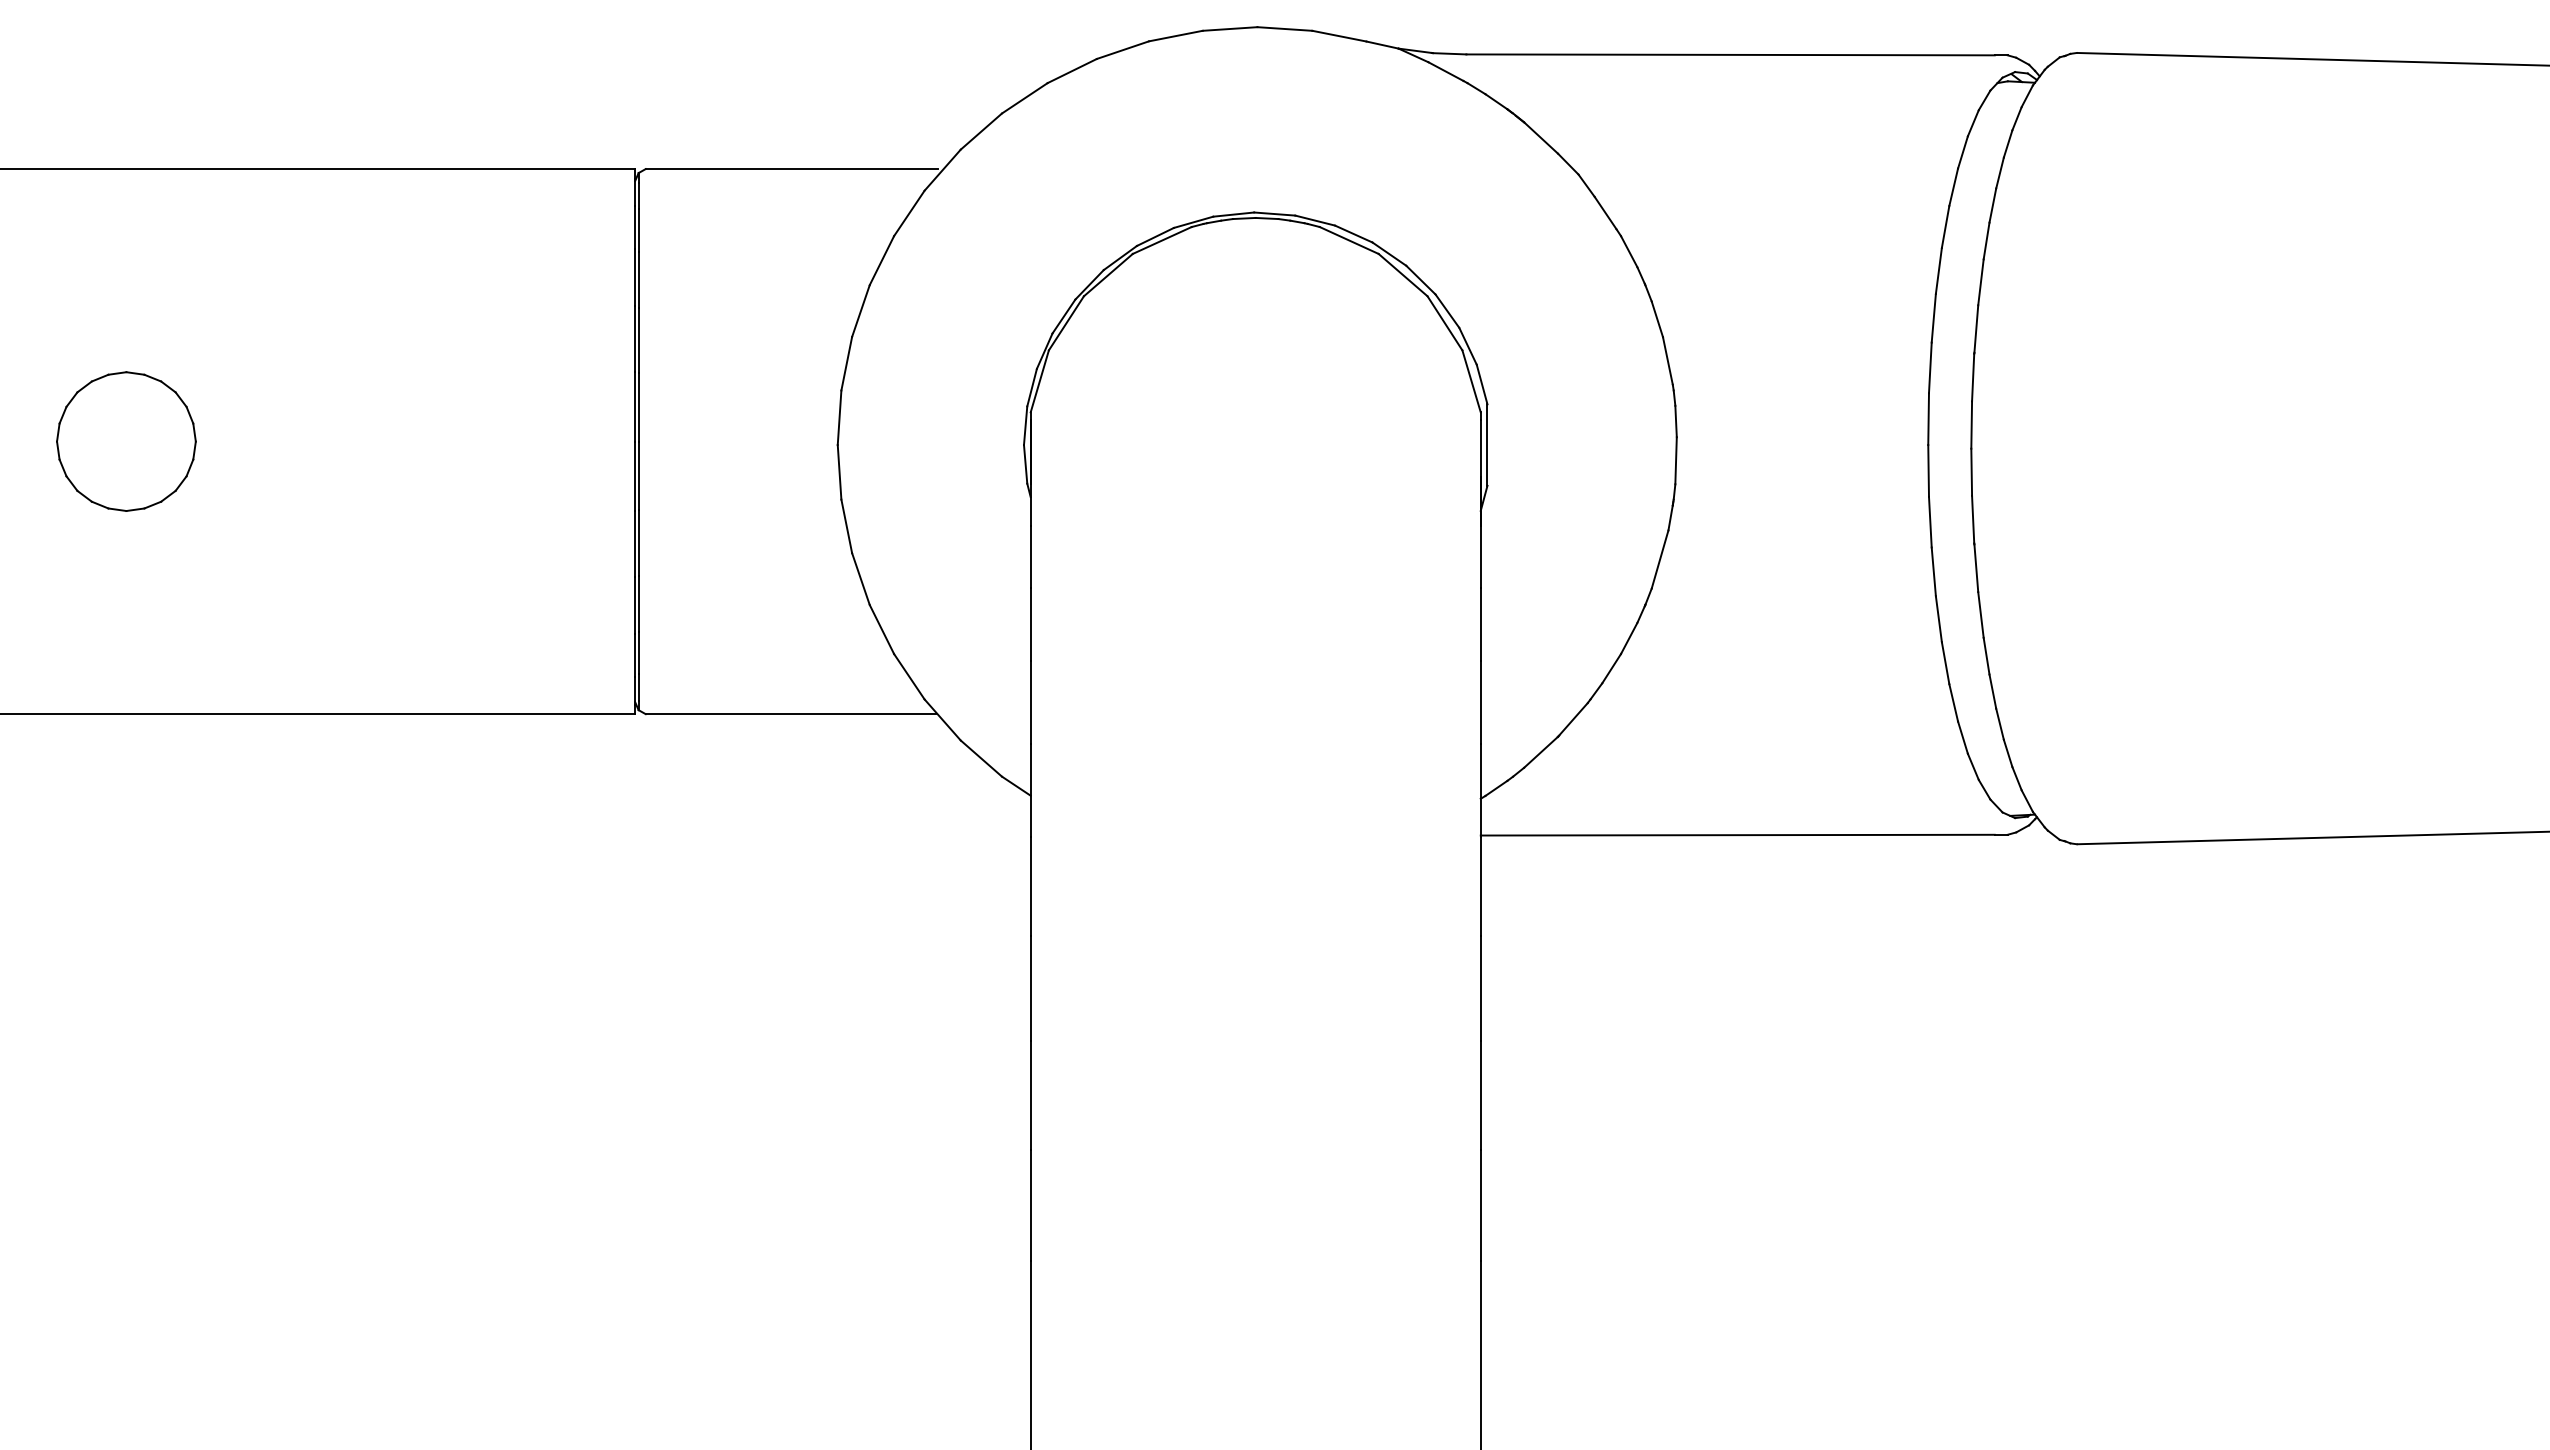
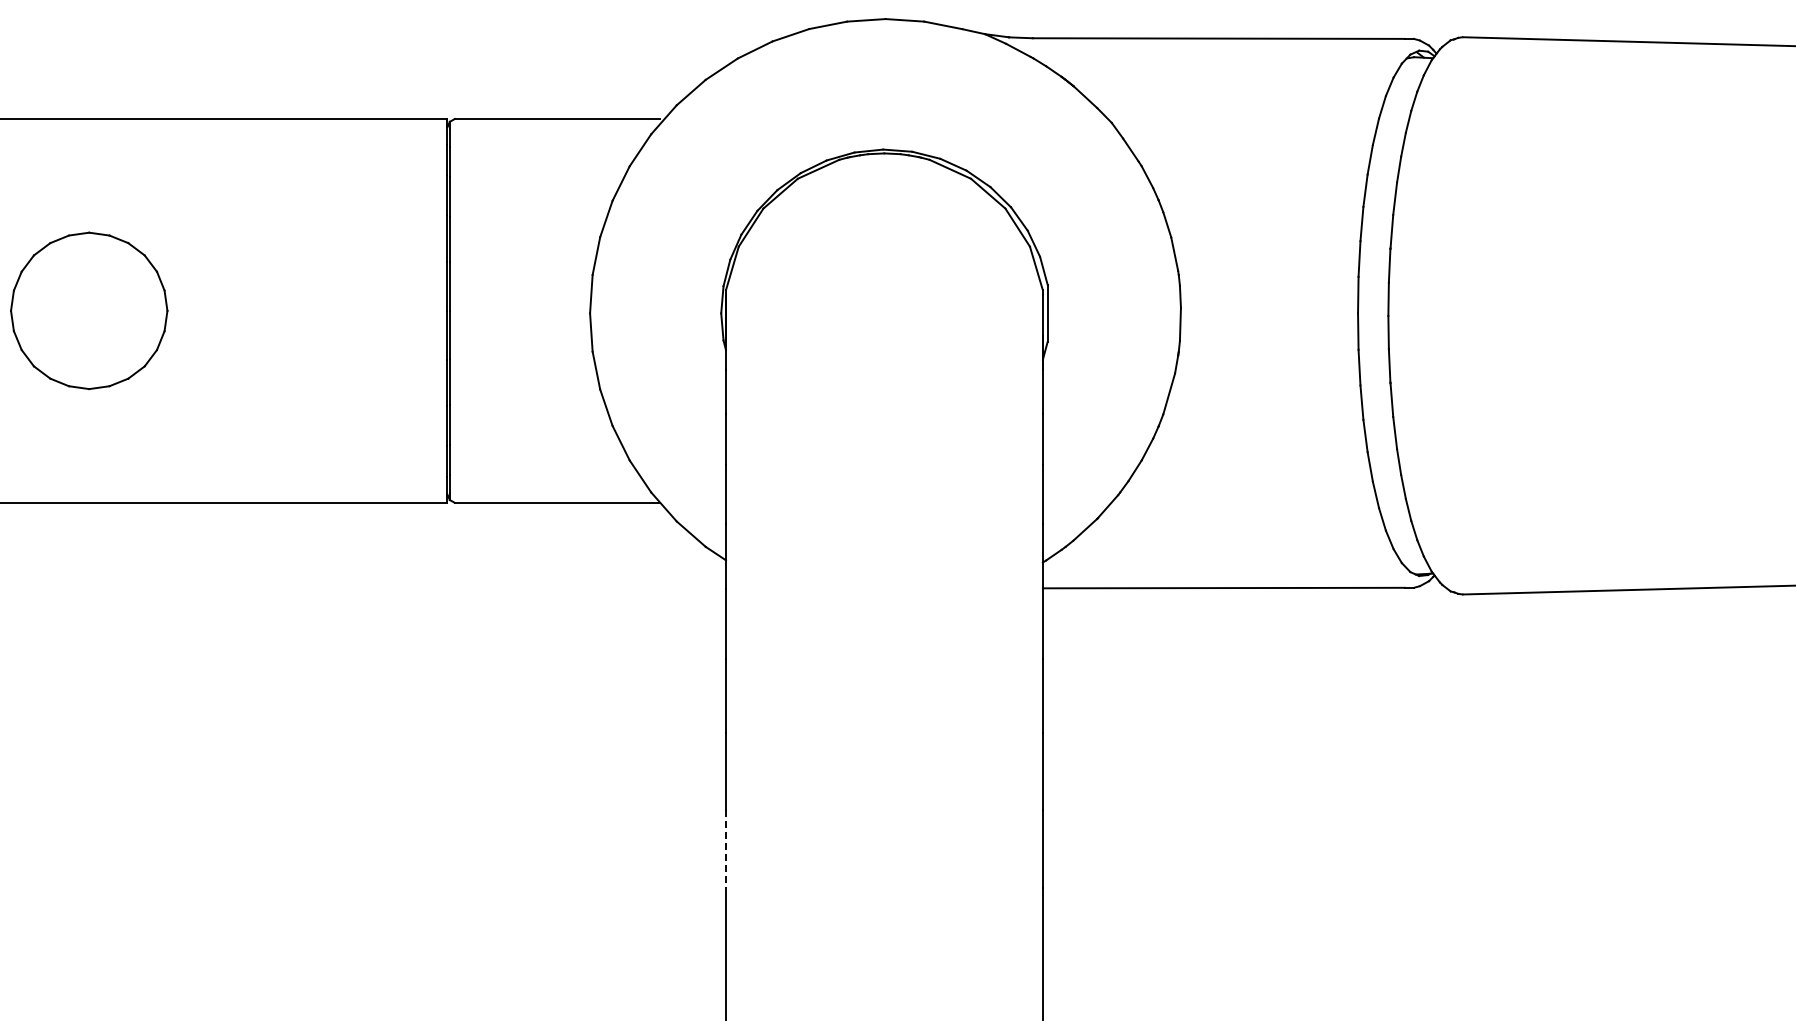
part: (125, 441) -> (88, 310), size x1.6
line: (1030, 1204) -> (725, 848), solid -> dashed

